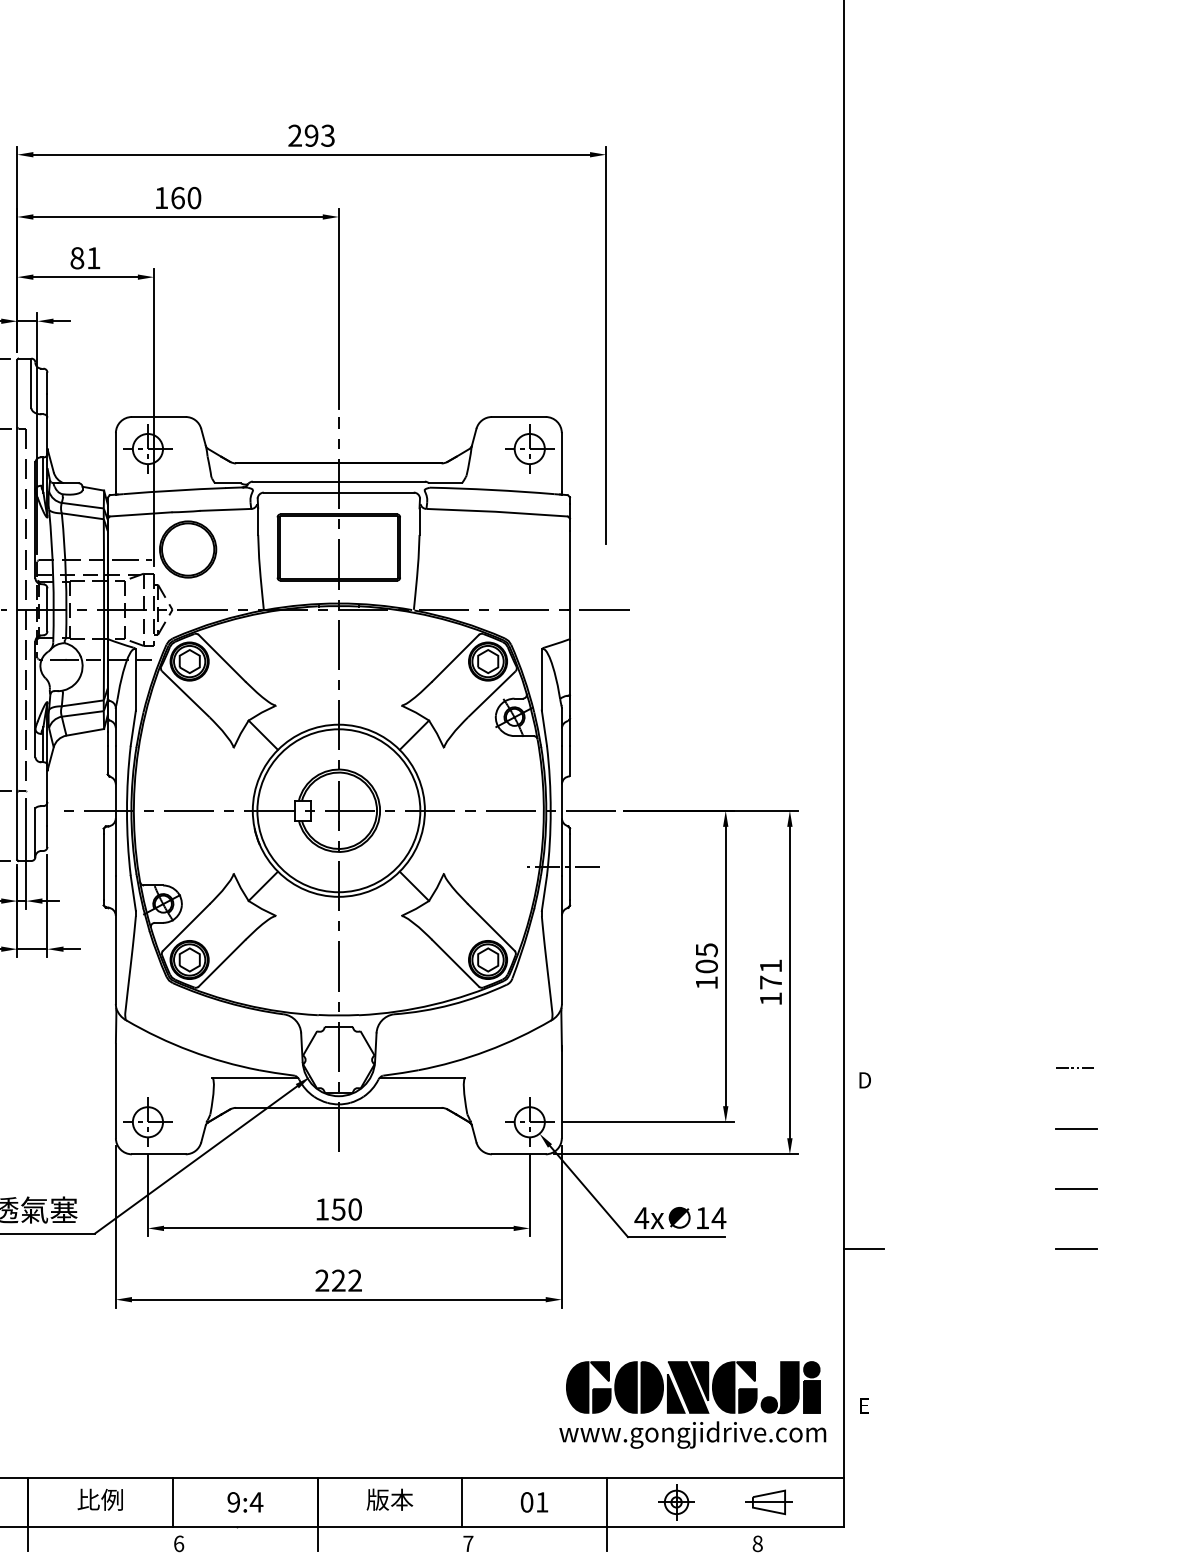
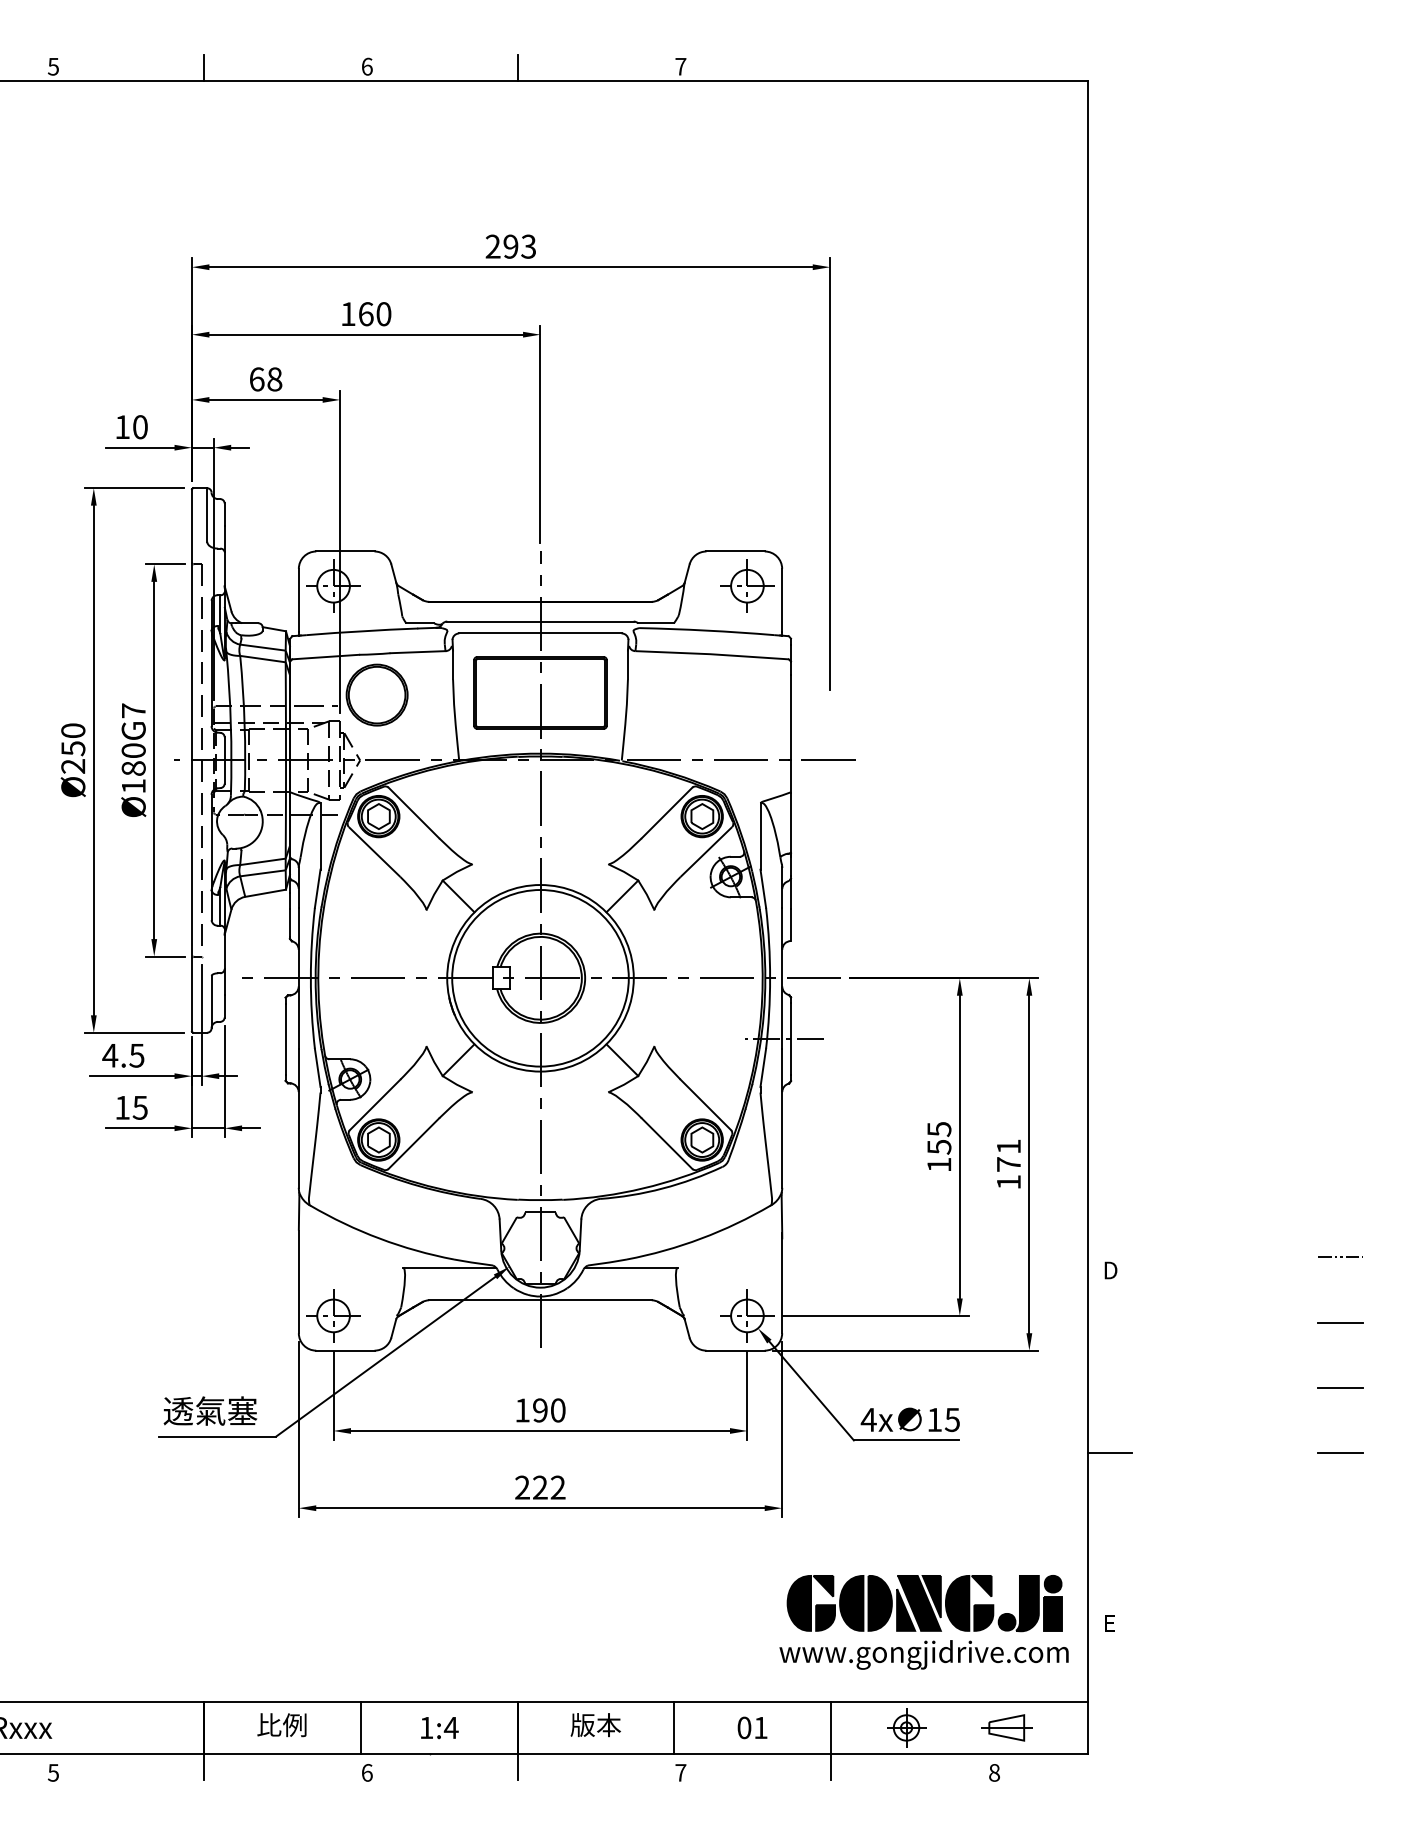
text: (85, 258) -> (265, 379), 81 -> 68
text: (706, 965) -> (939, 1146), 105 -> 155
text: (337, 1209) -> (539, 1410), 150 -> 190
text: (718, 1218) -> (952, 1420), 14 -> 15
text: (233, 1501) -> (426, 1727), 9:4 -> 1:4

